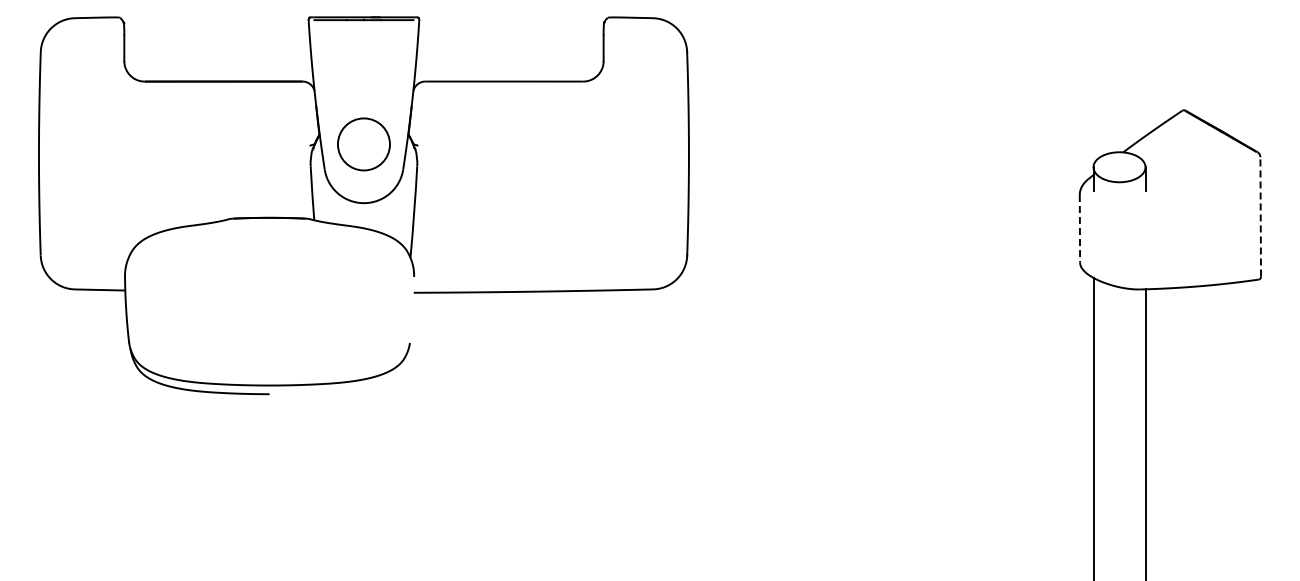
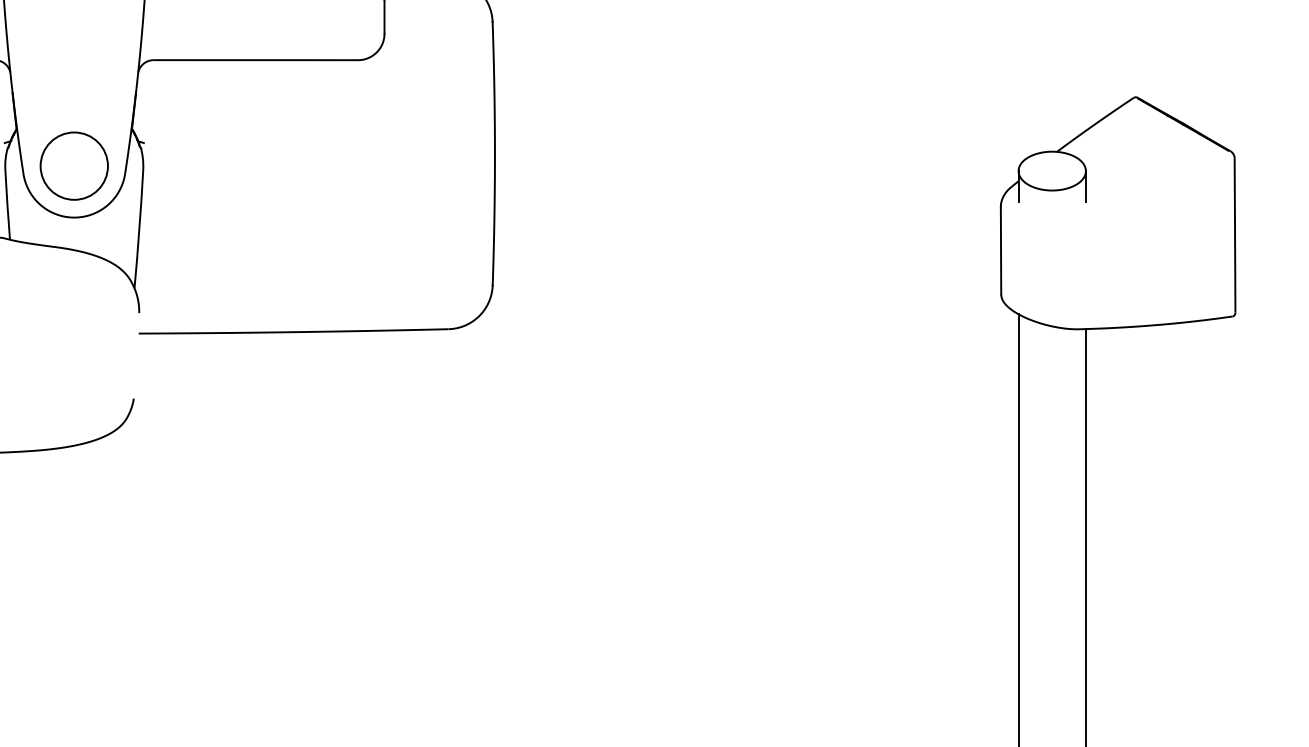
circle: (363, 144) -> (73, 166), moved
line: (1260, 216) -> (1234, 234), dashed -> solid
line: (1079, 228) -> (1000, 250), dashed -> solid

